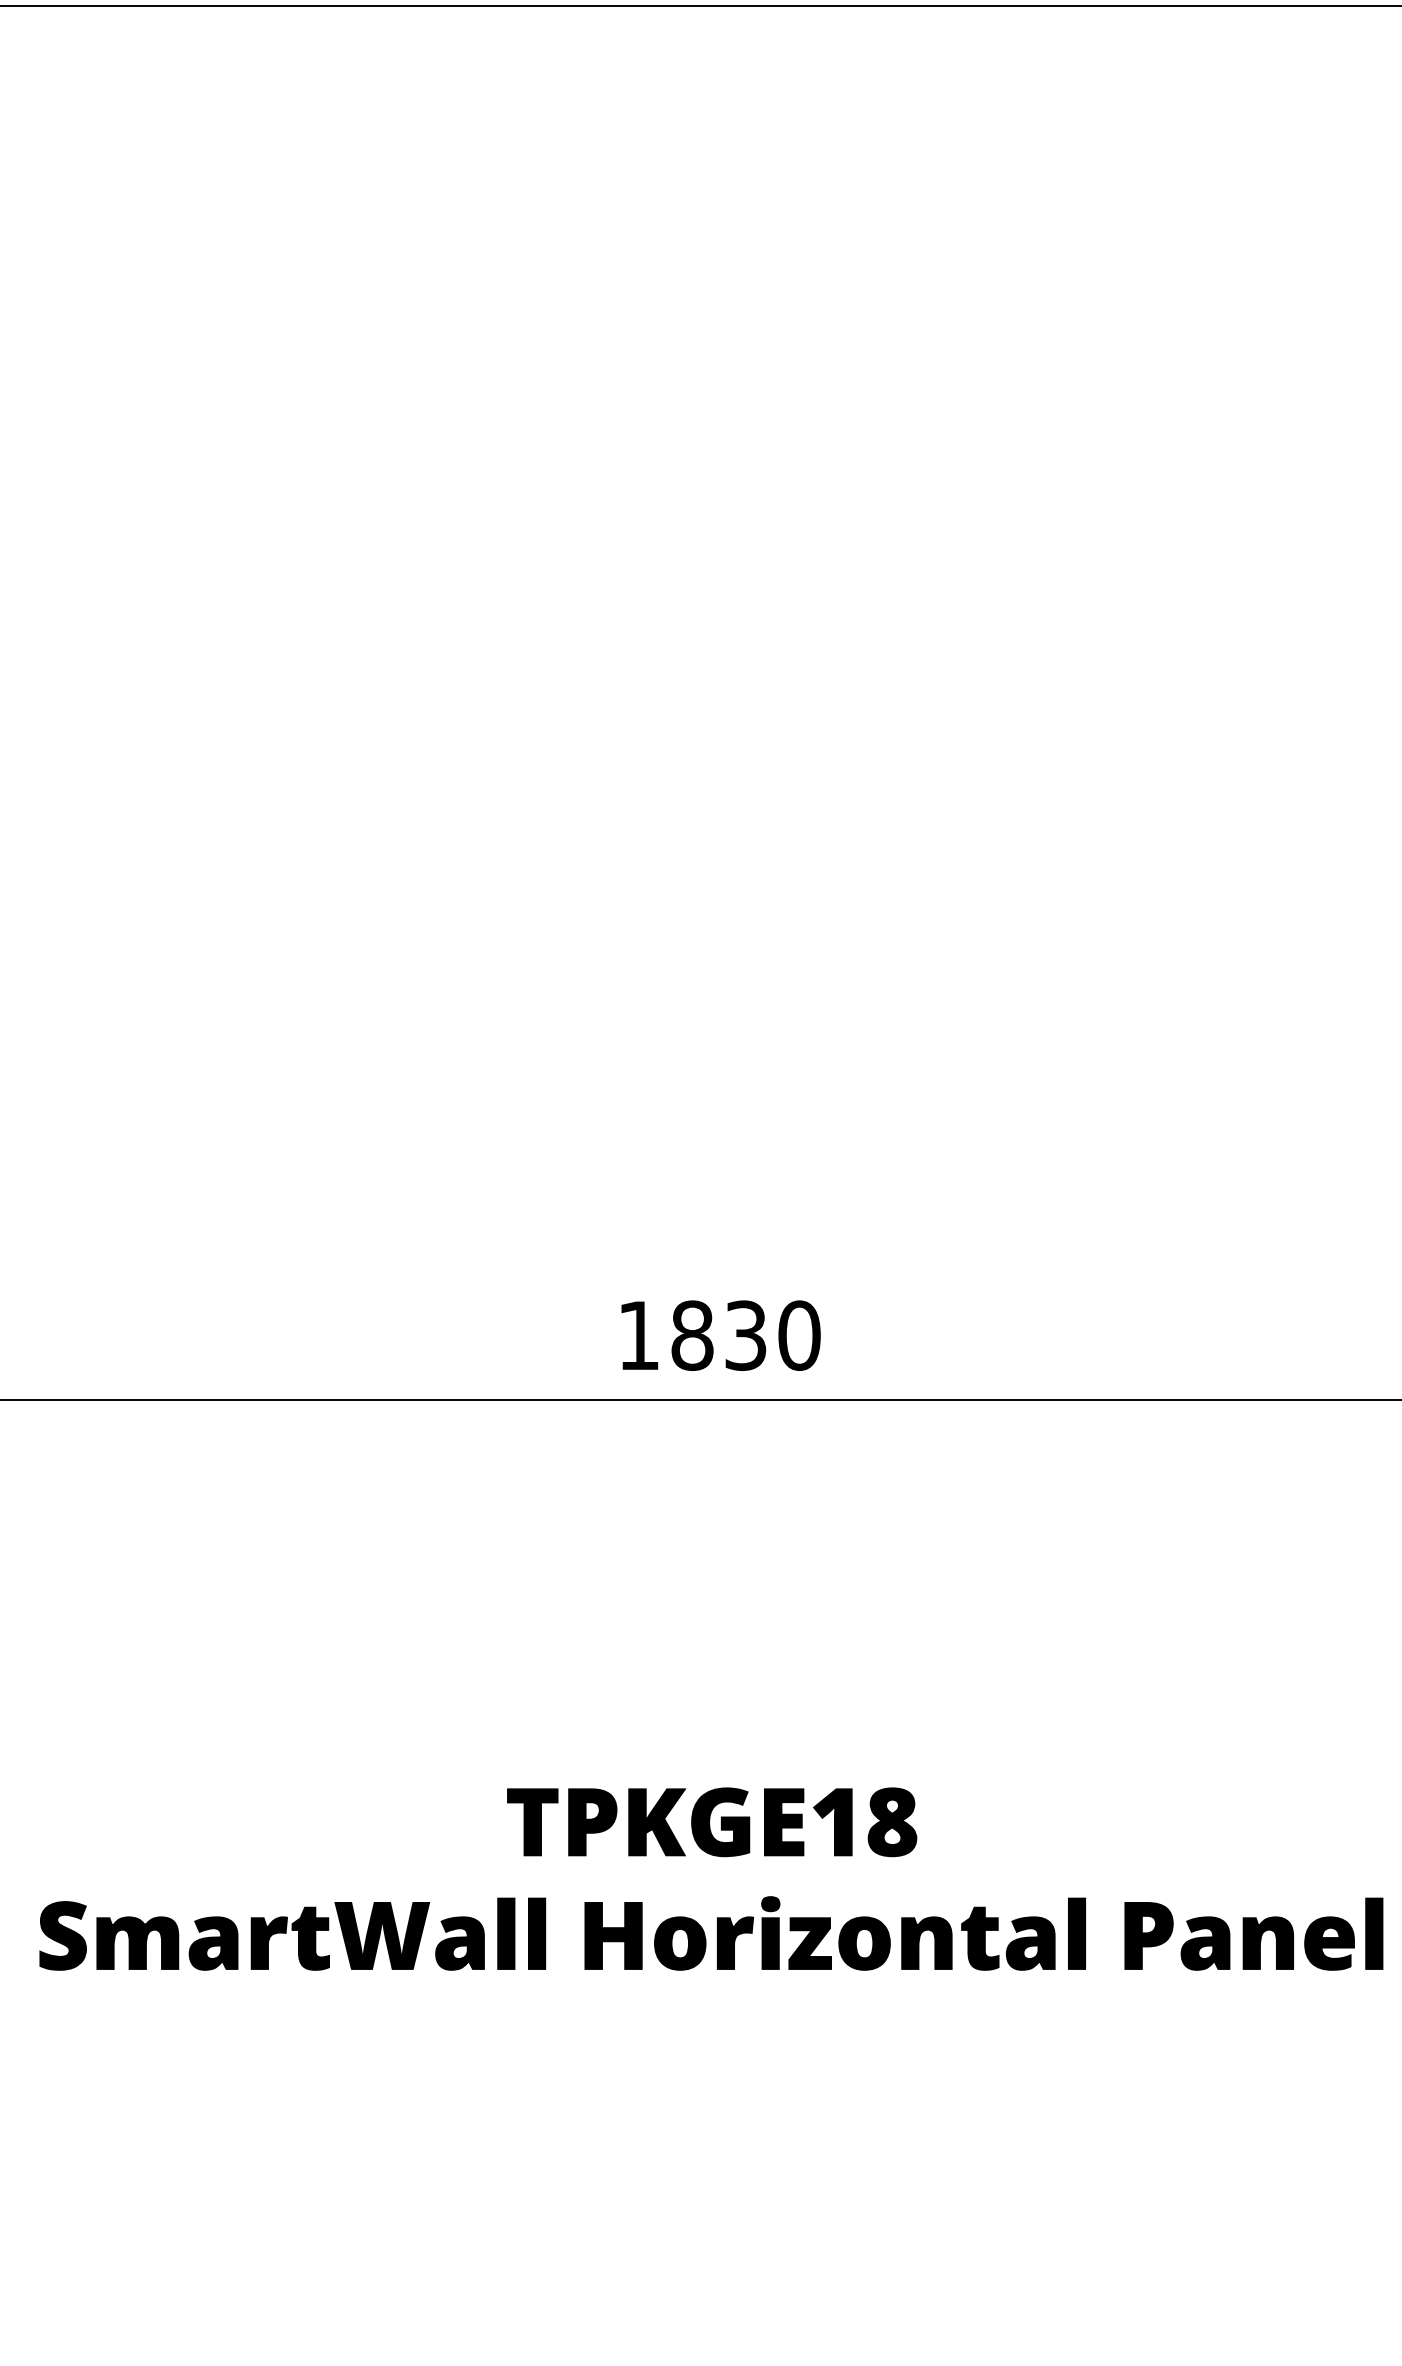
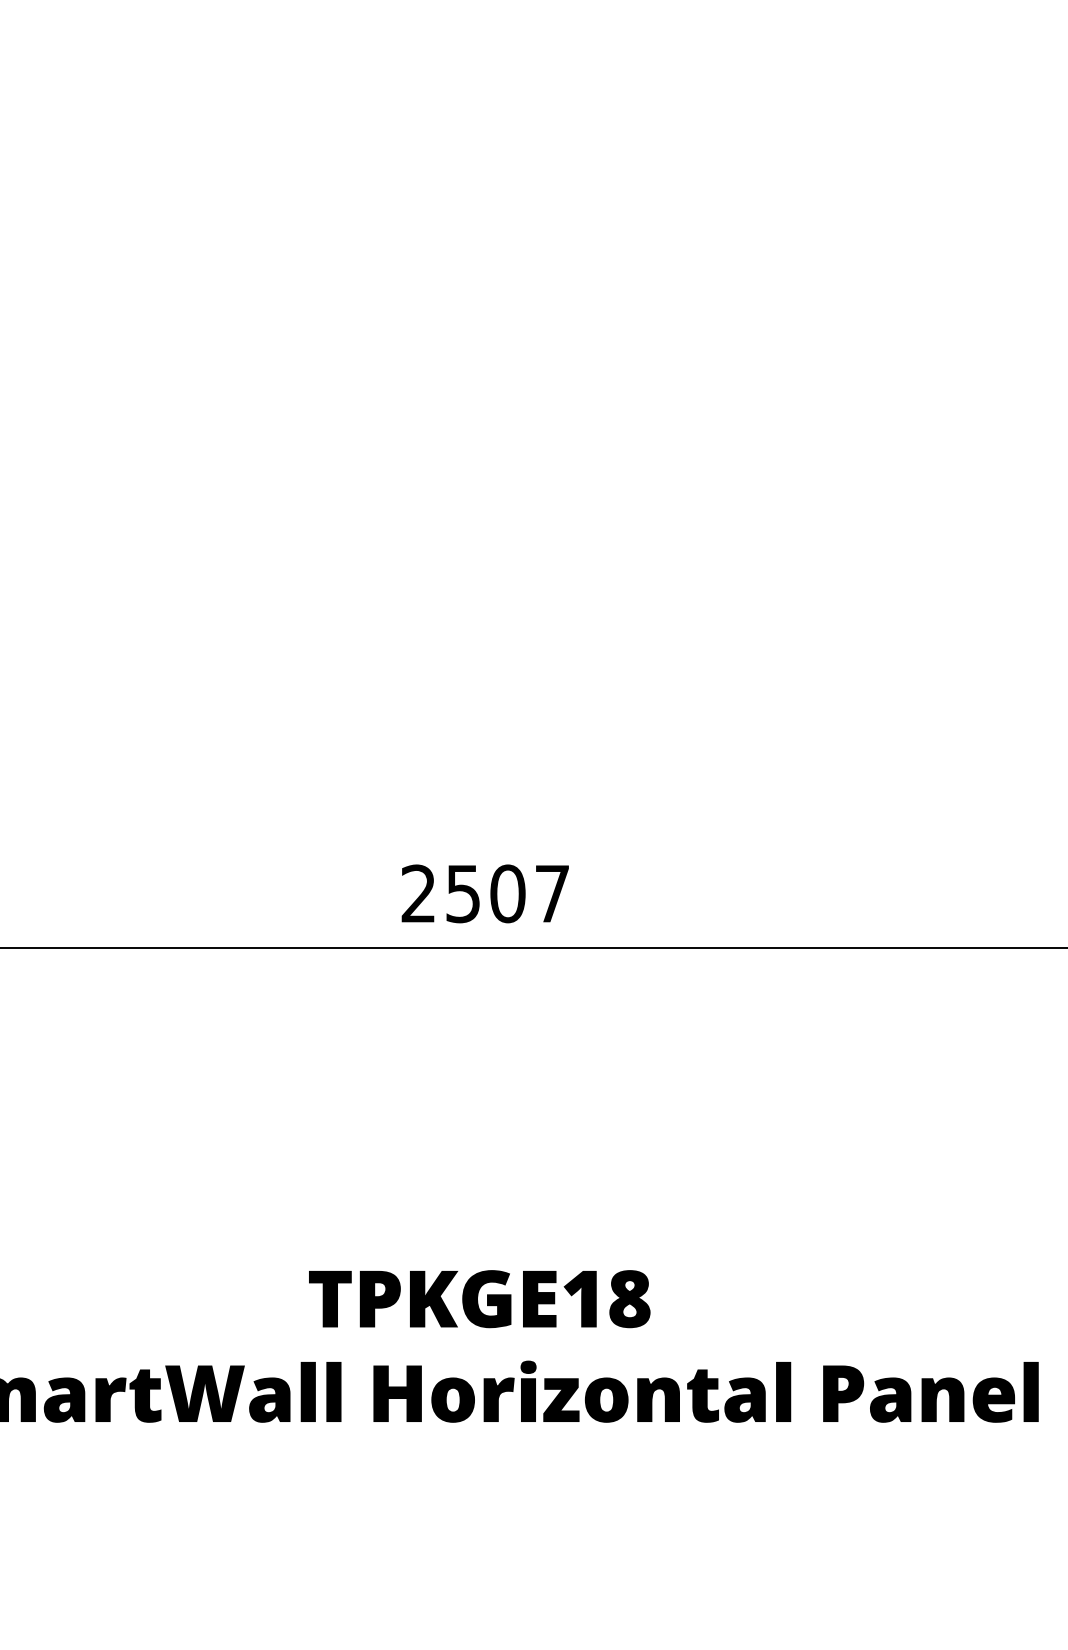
text: (719, 1335) -> (485, 893), 1830 -> 2507

